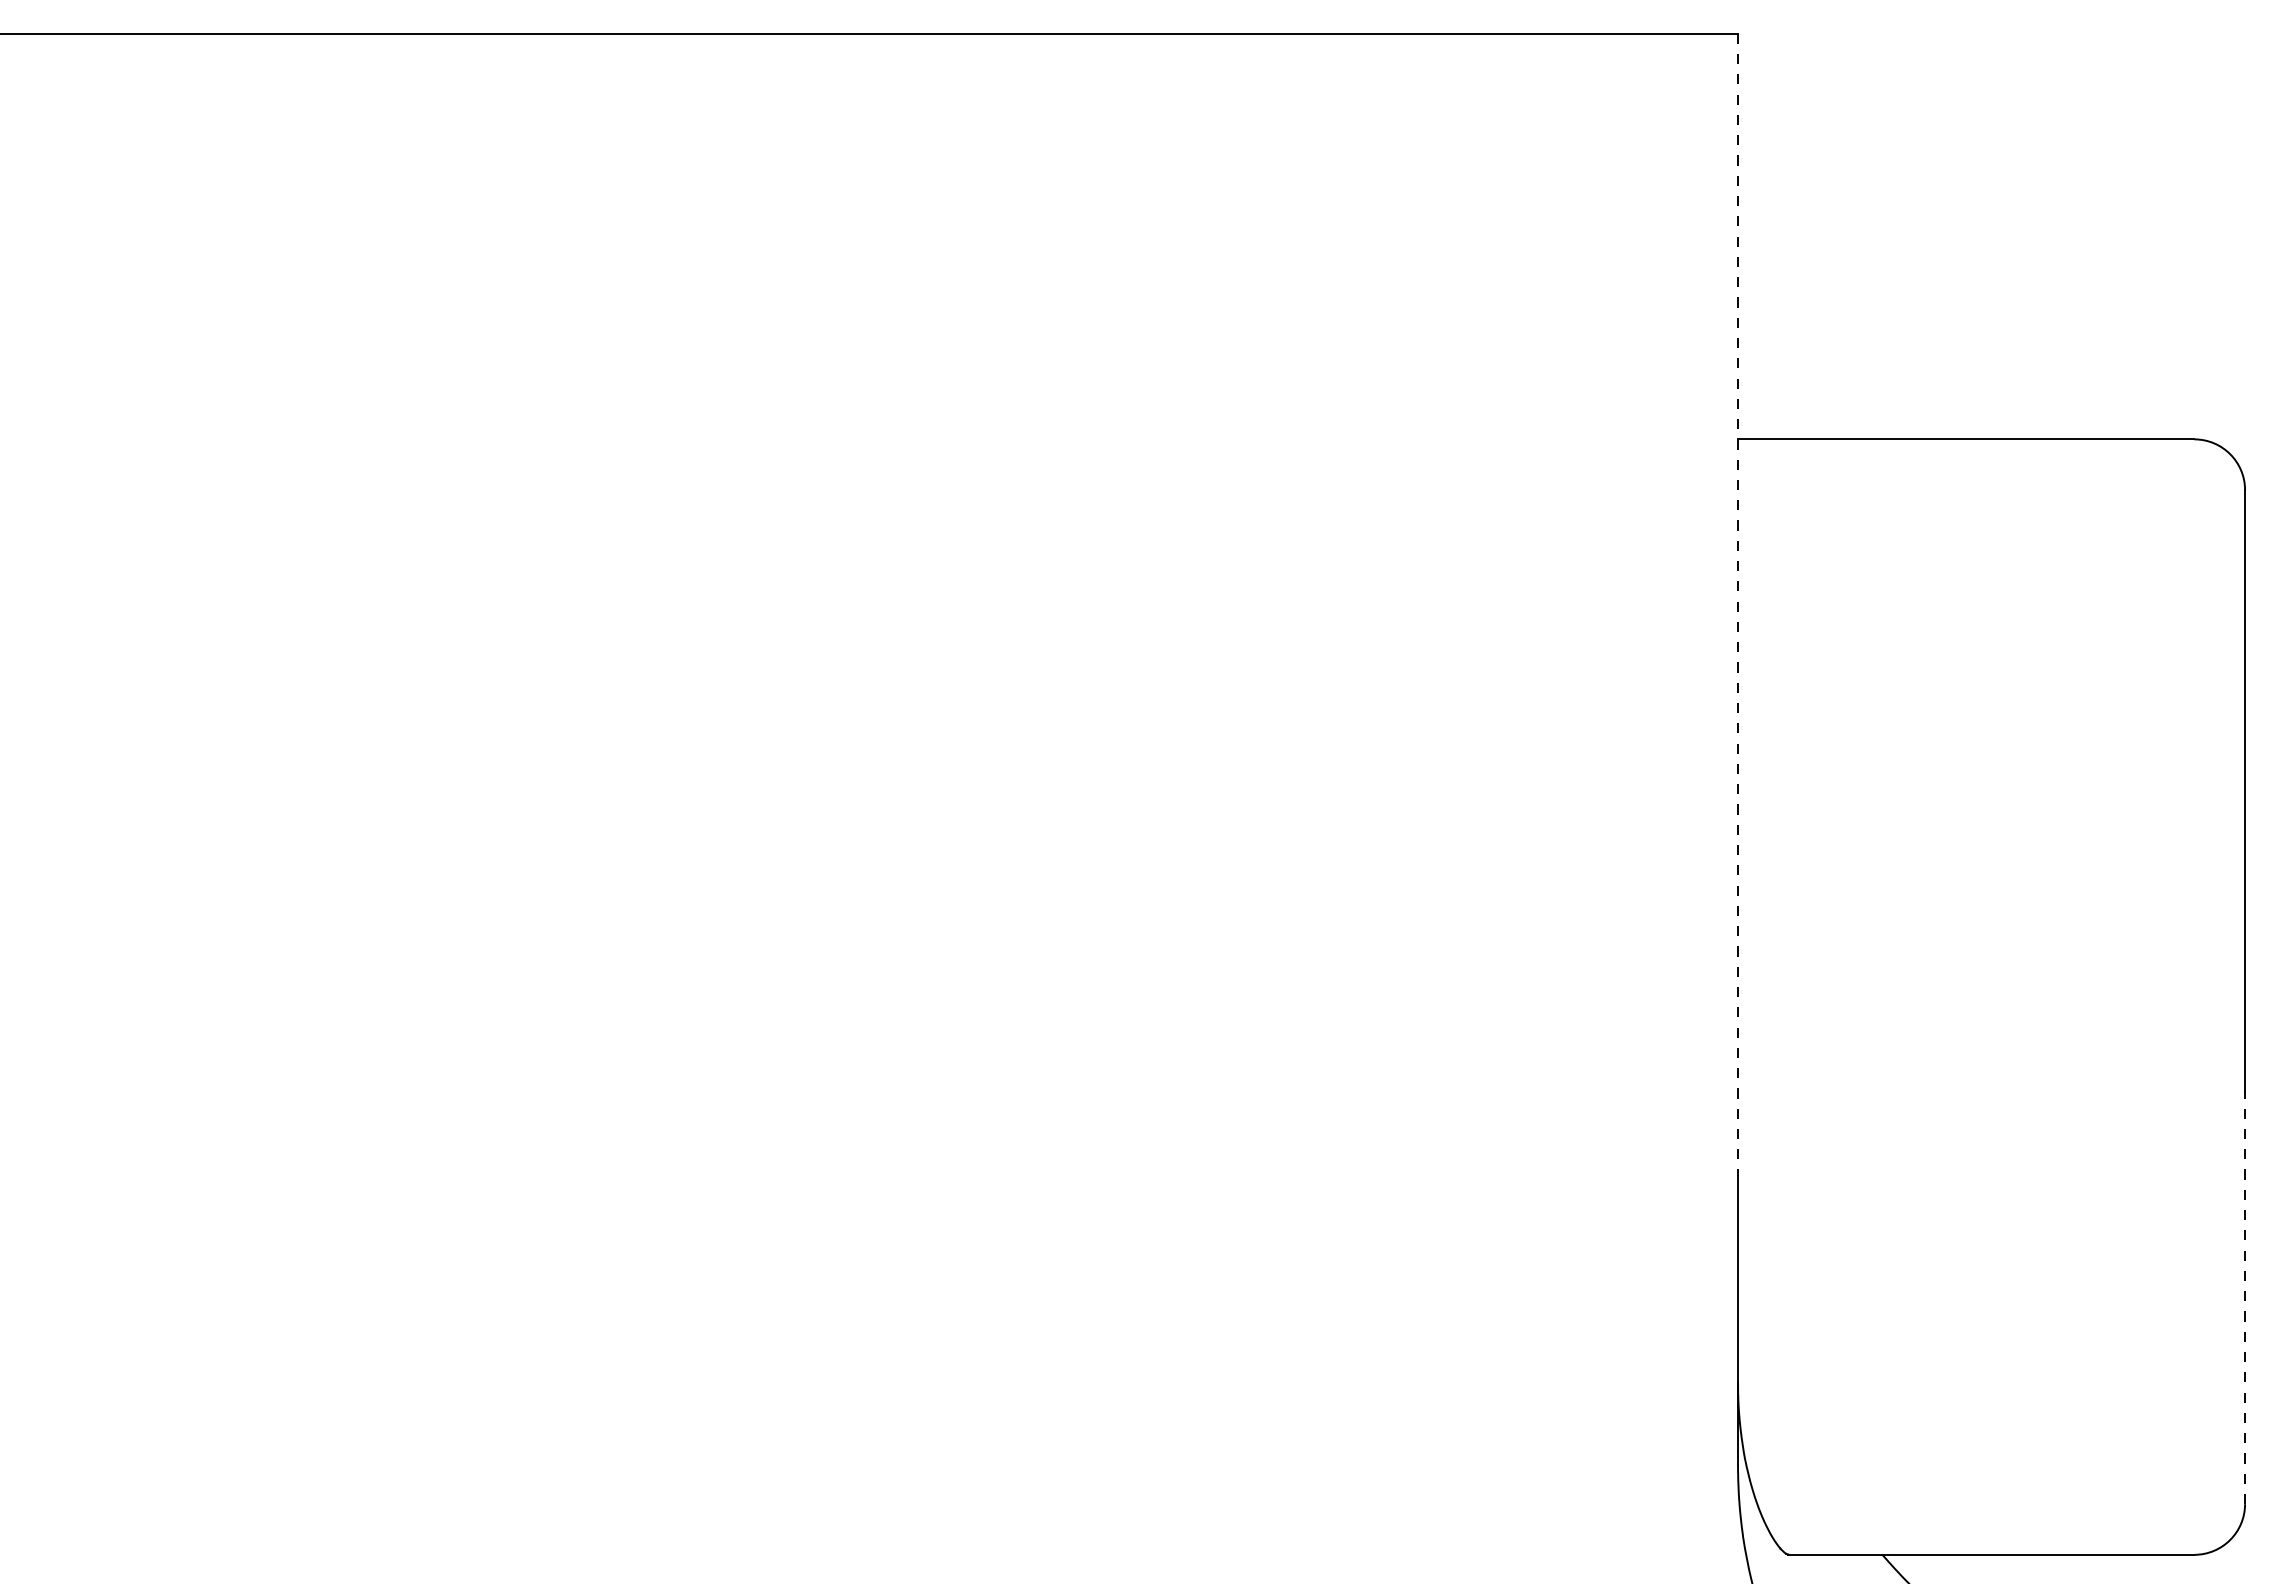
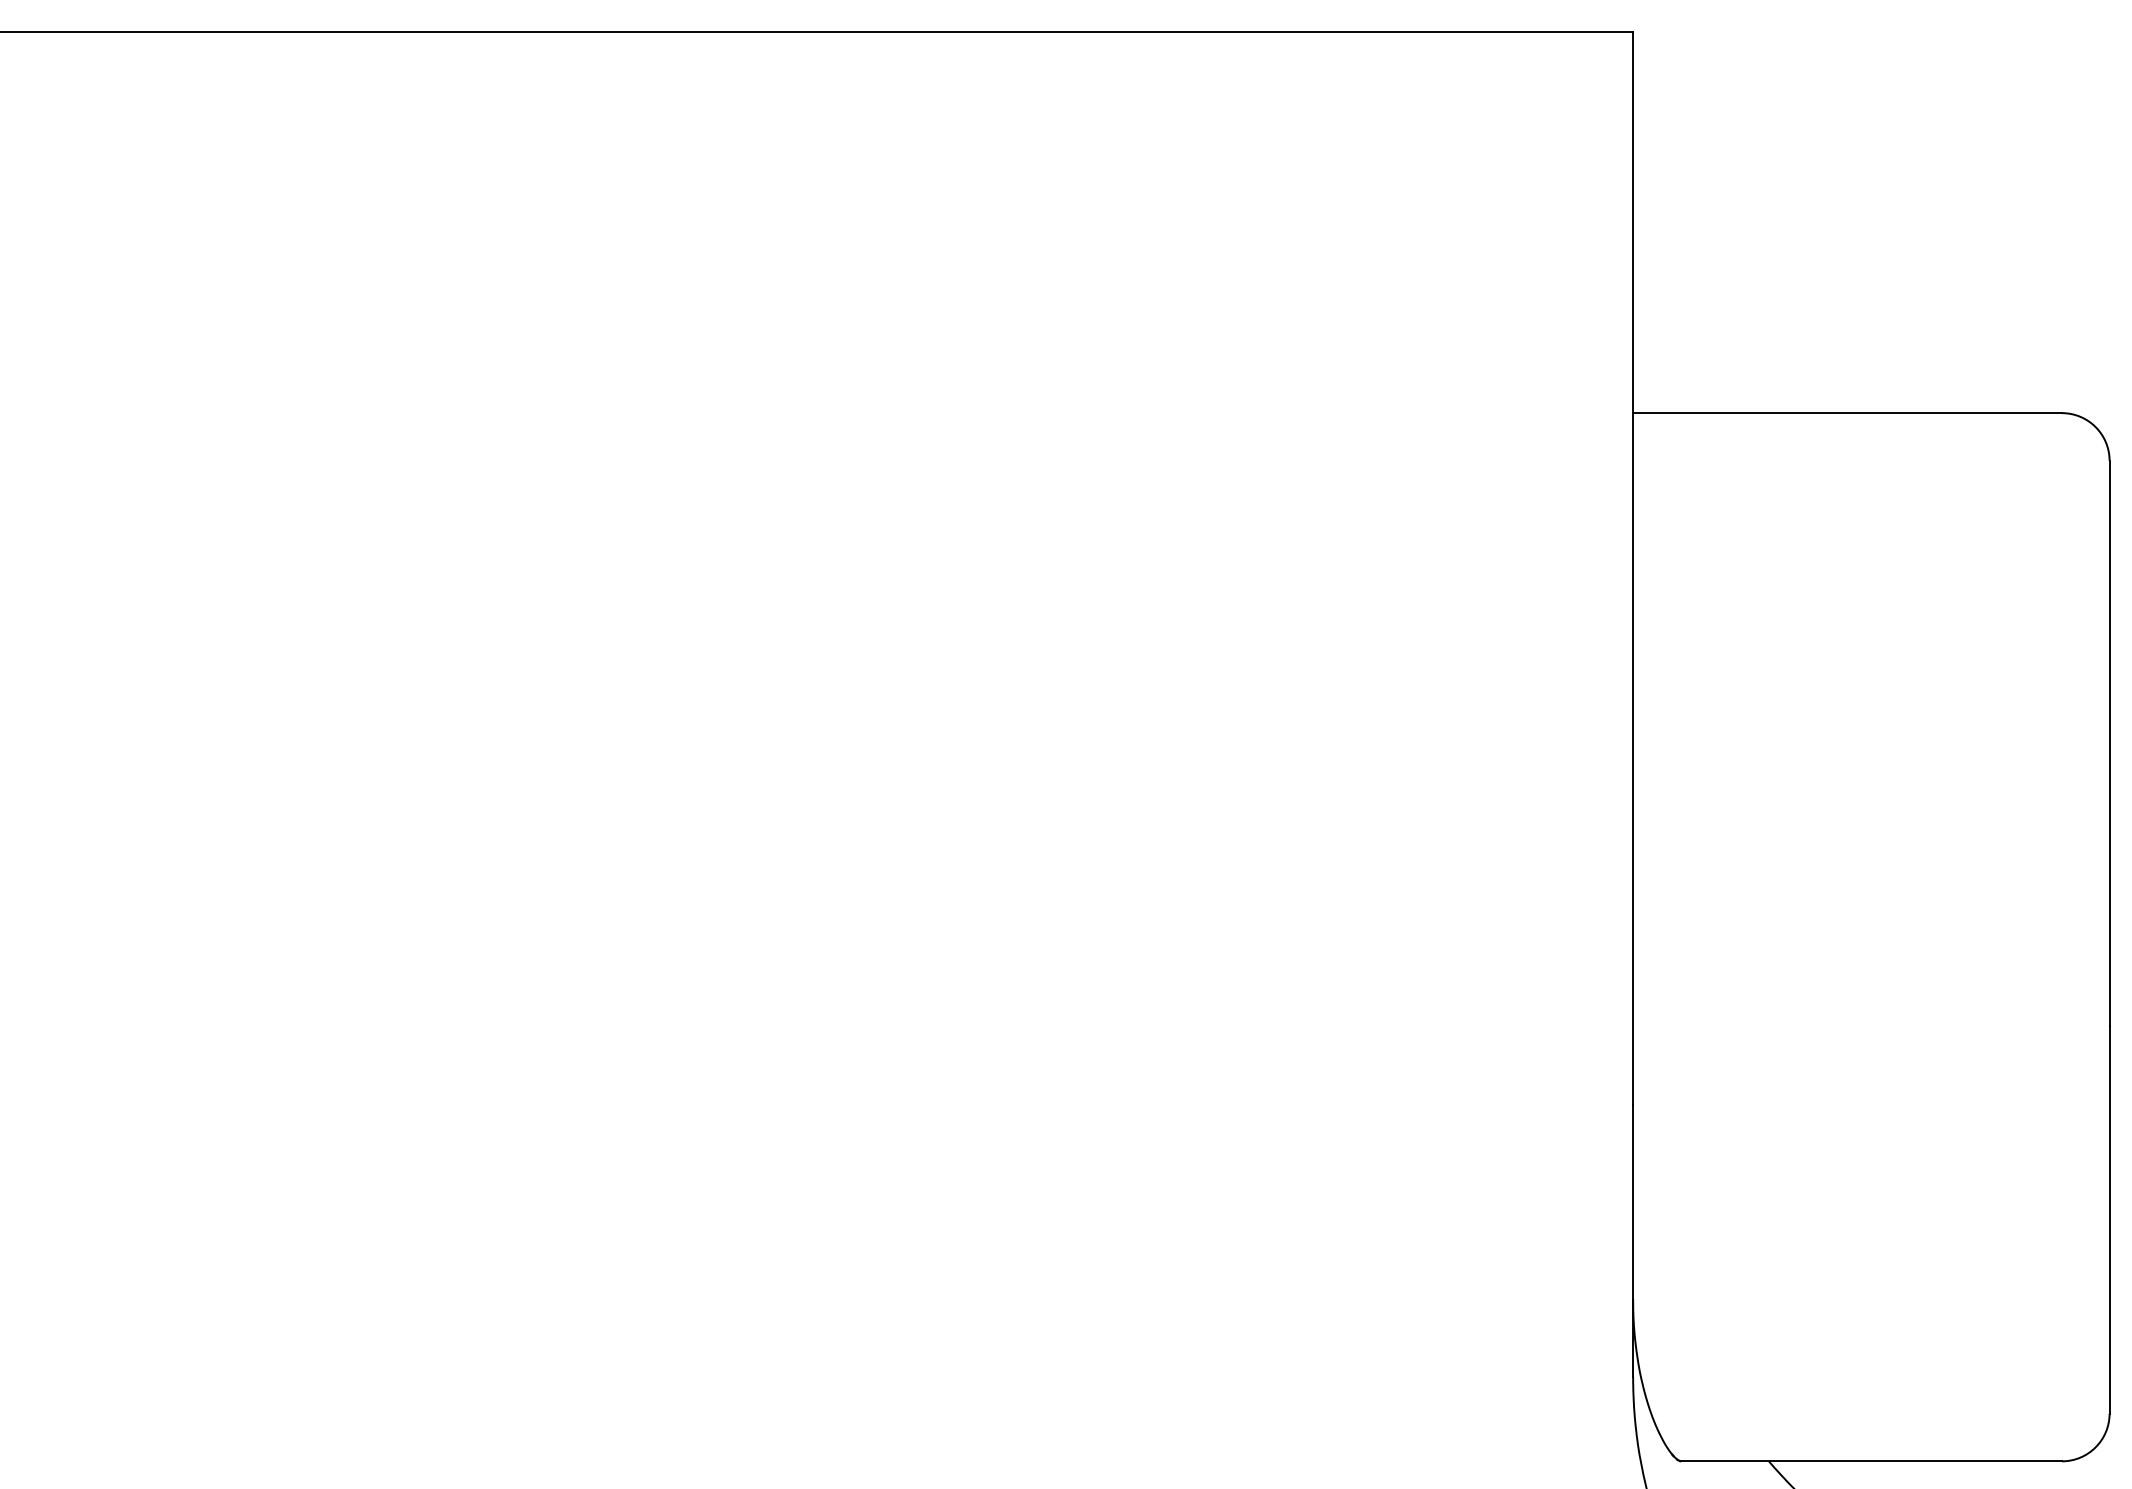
line: (1738, 605) -> (1633, 569), dashed -> solid
line: (2245, 1297) -> (2110, 1219), dashed -> solid

